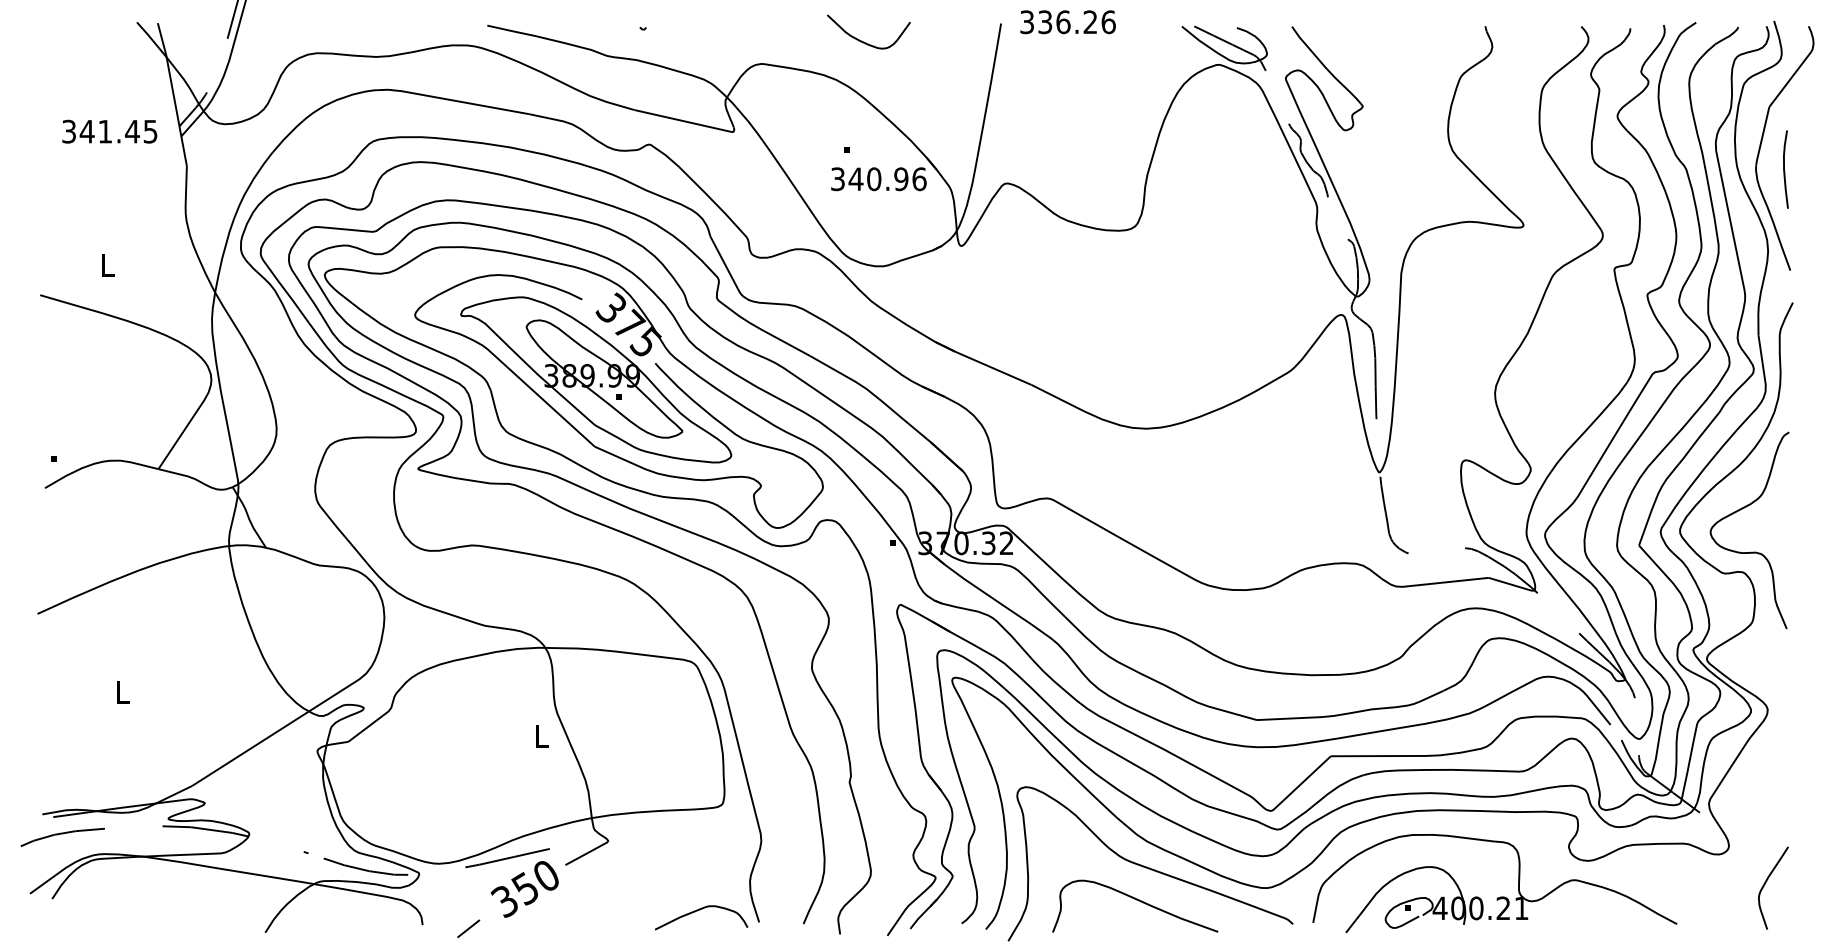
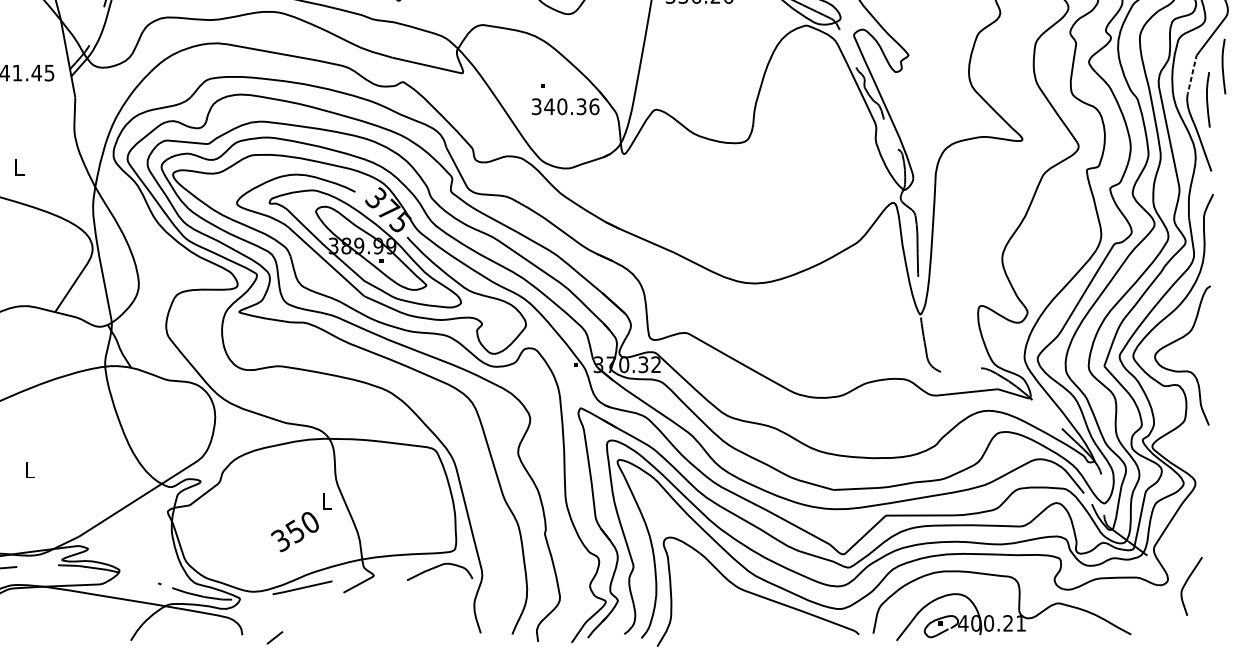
curve: (1806, 122) -> (1222, 66), added
line: (1762, 135) -> (1191, 75), solid -> dashed
text: (901, 178) -> (581, 106), 340.96 -> 340.36
curve: (1767, 881) -> (1187, 581), moved
text: (524, 889) -> (294, 532), moved
curve: (1138, 901) -> (749, 618), removed
curve: (700, 910) -> (439, 566), moved

